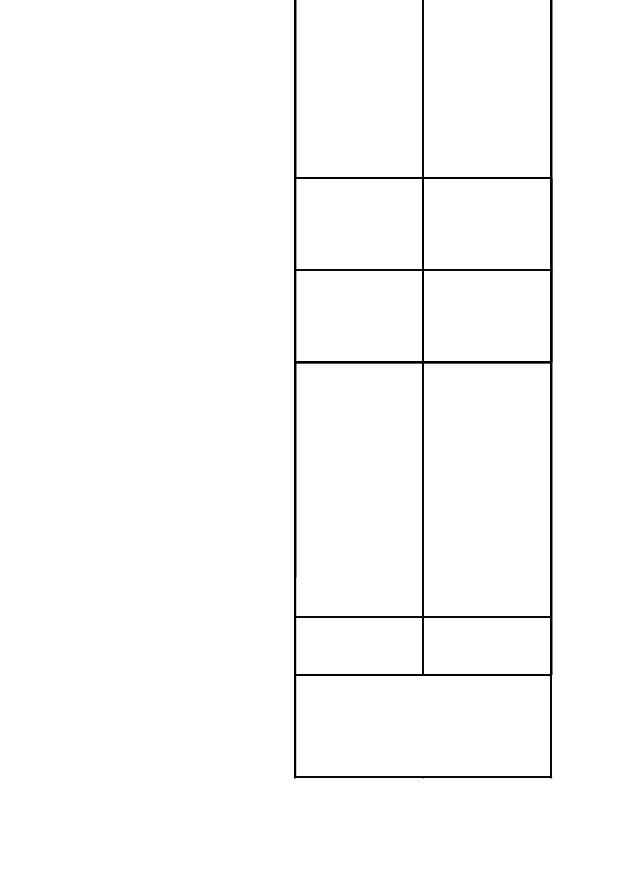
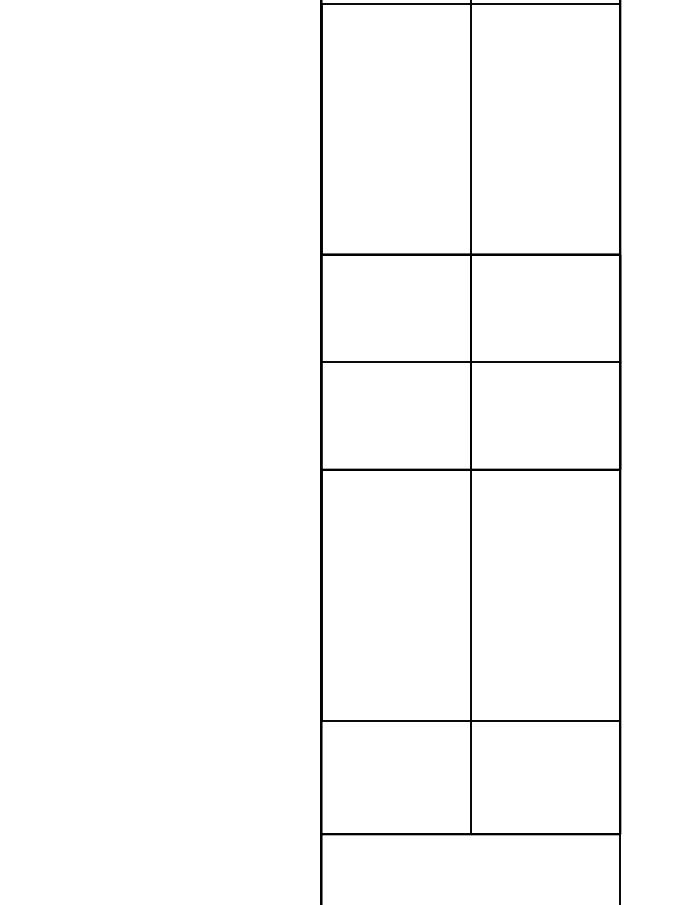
line: (423, 616) -> (471, 720), moved

